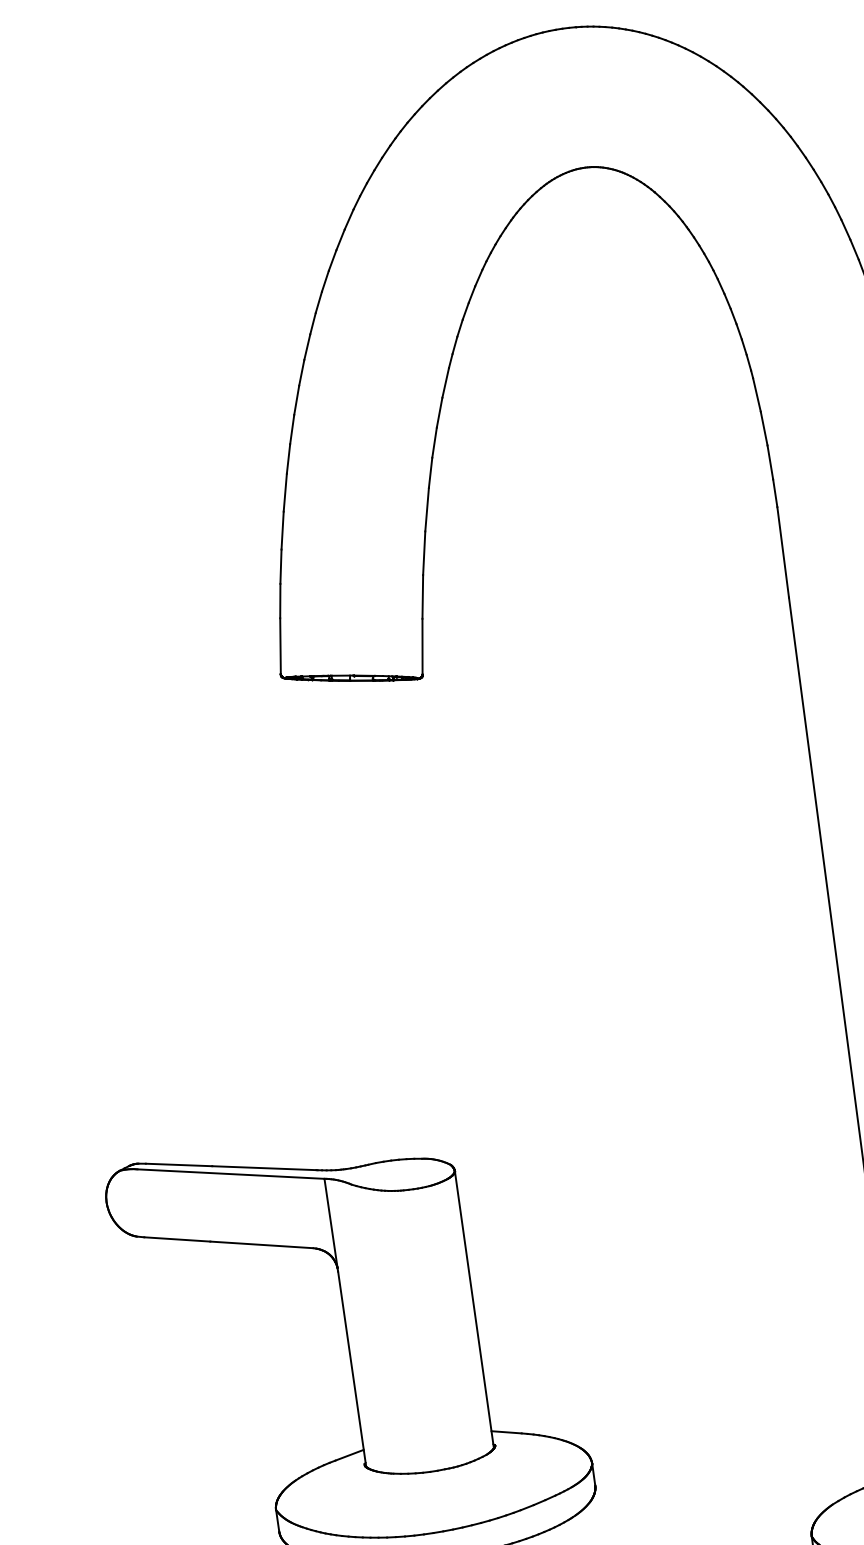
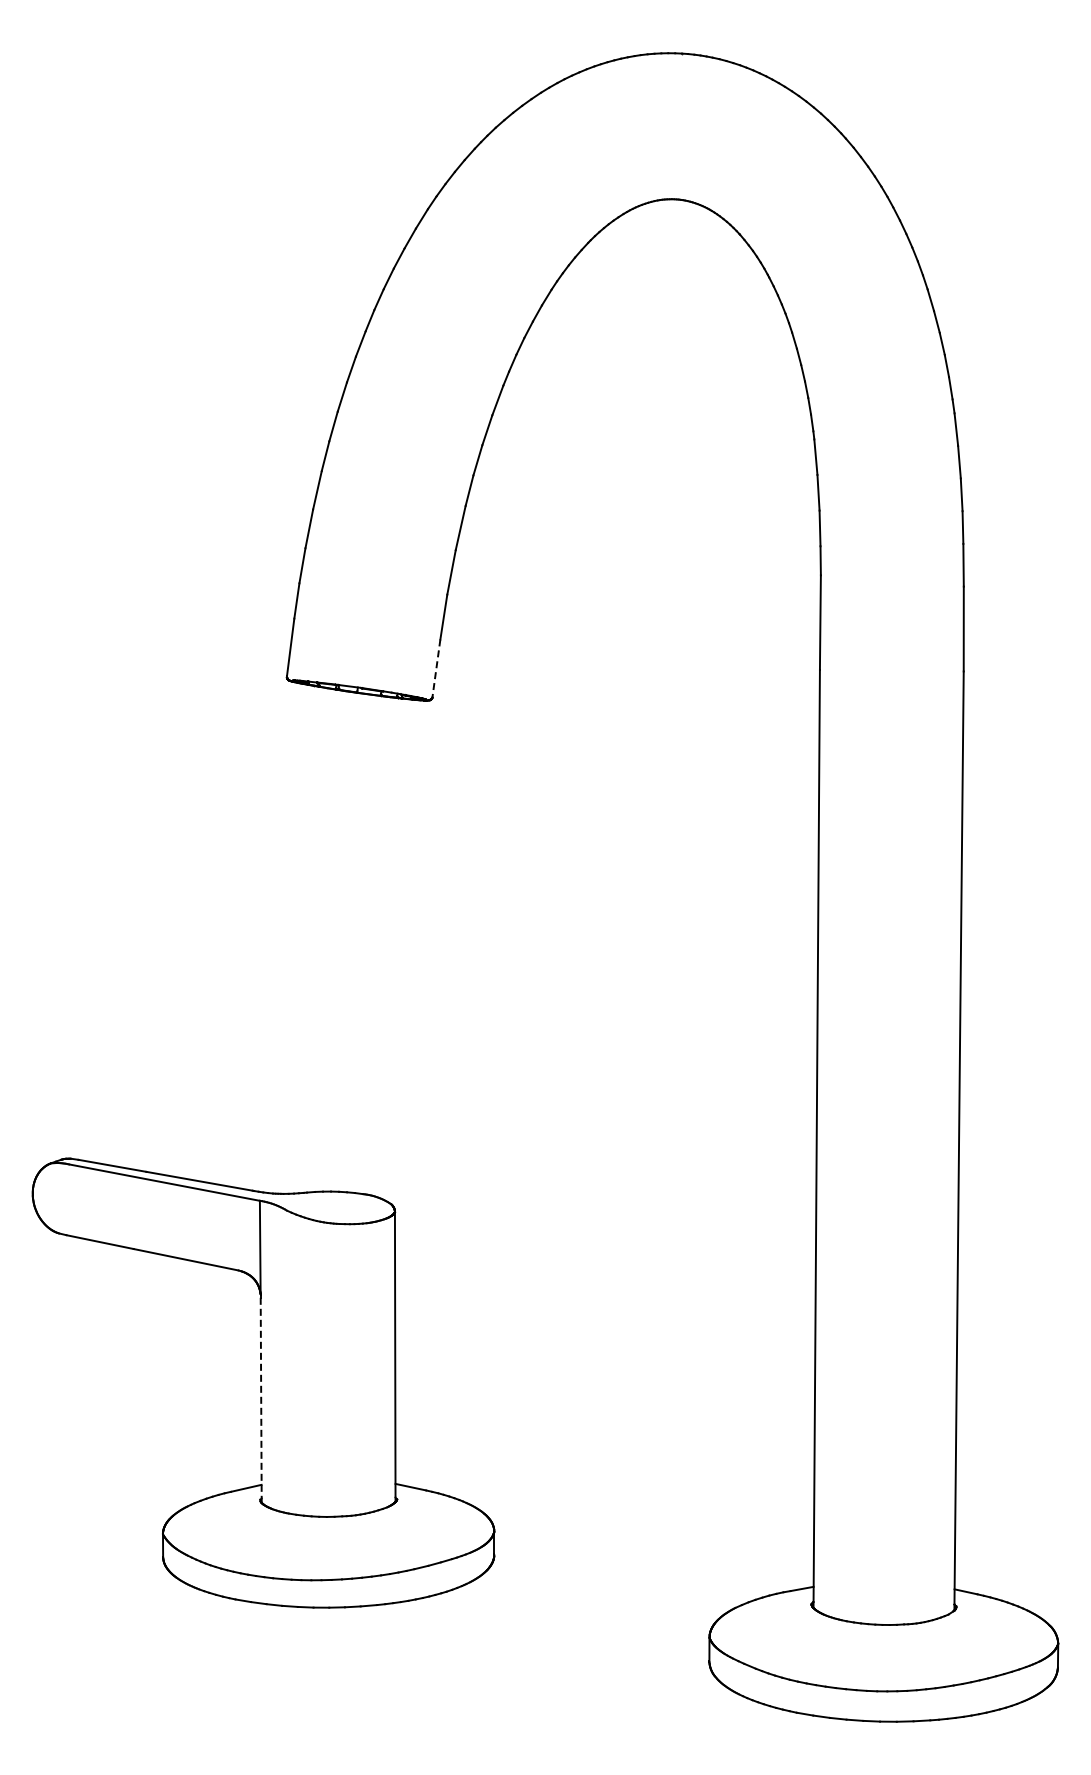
line: (422, 647) -> (436, 668), solid -> dashed
line: (352, 1369) -> (261, 1400), solid -> dashed

